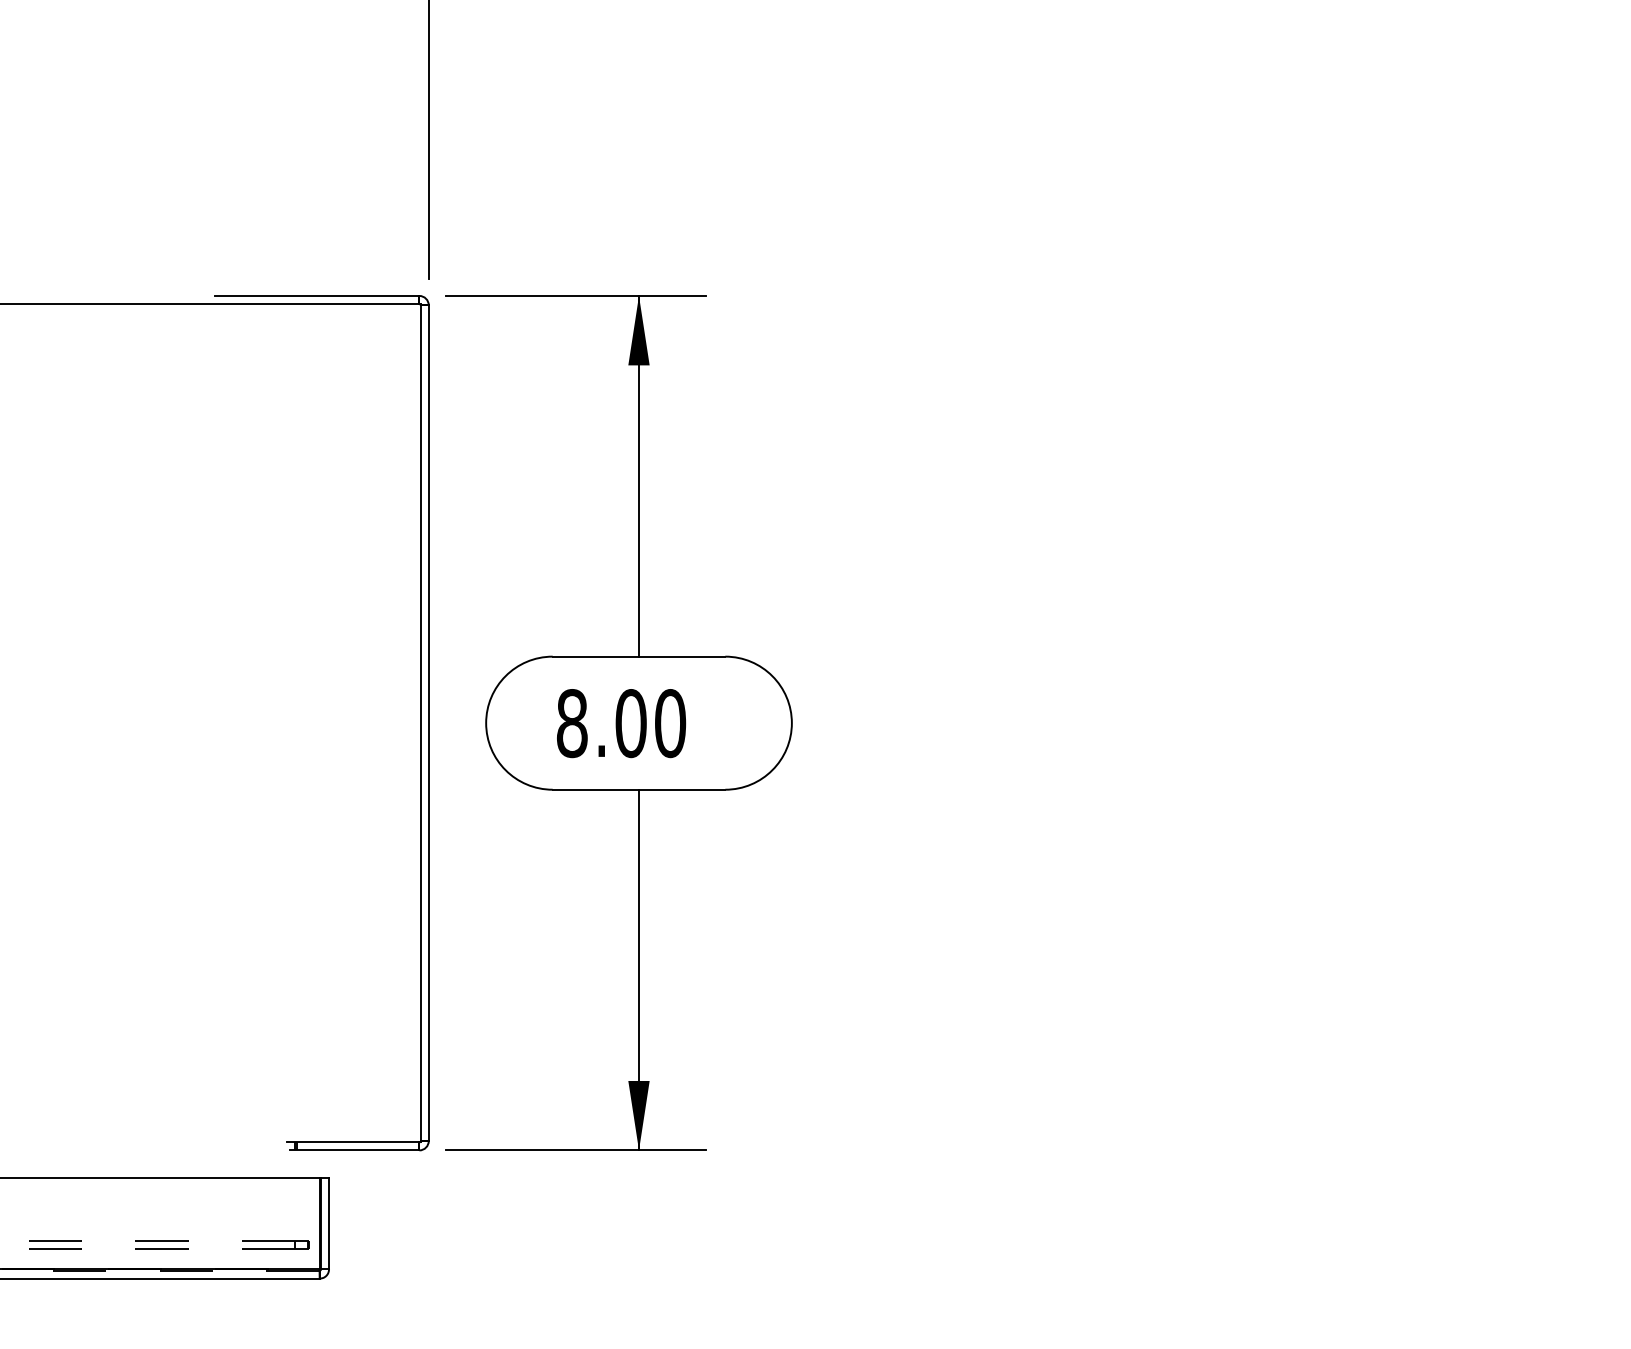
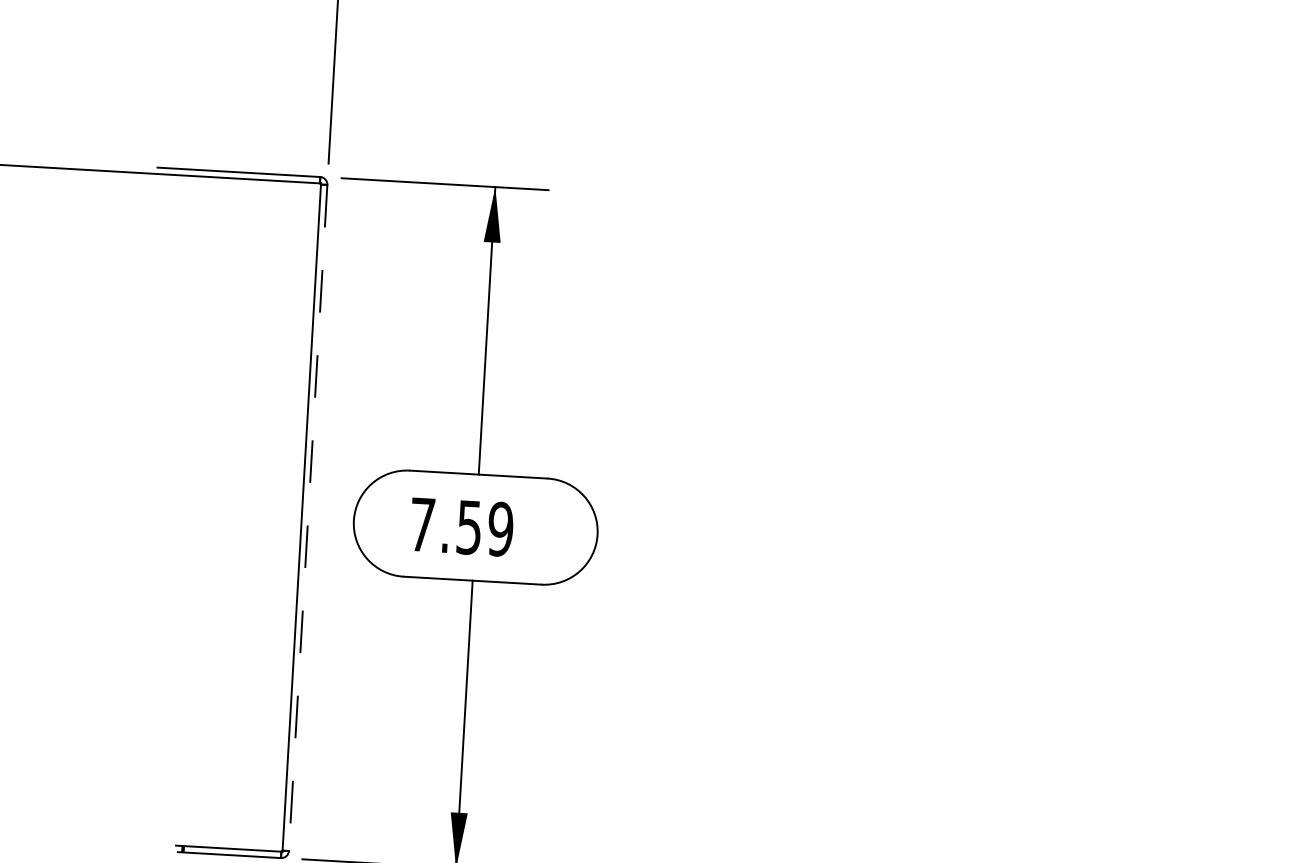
line: (428, 723) -> (307, 518), solid -> dashed
text: (621, 723) -> (461, 527), 8.00 -> 7.59

